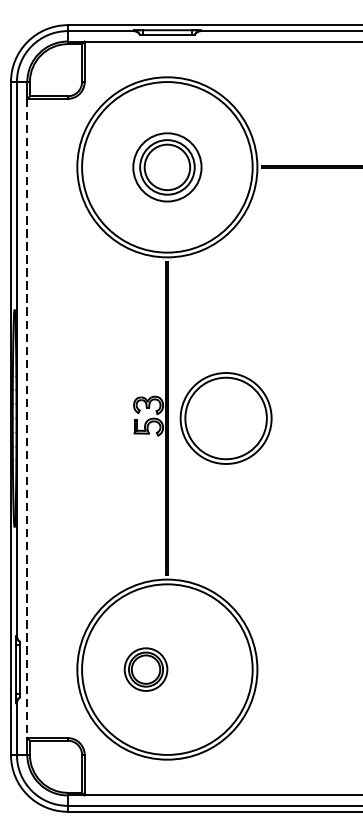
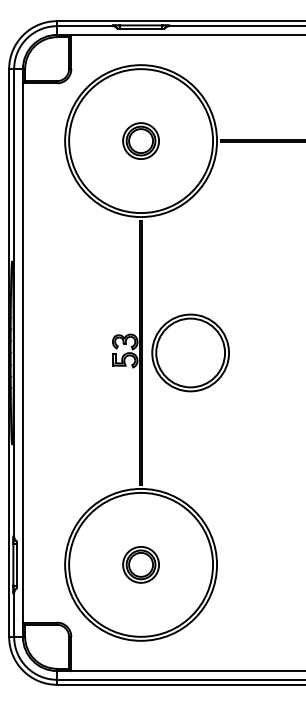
part: (166, 166) -> (140, 140), size x0.62
line: (26, 419) -> (22, 353), dashed -> solid
part: (145, 669) -> (140, 564), moved

